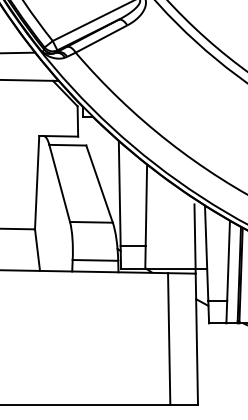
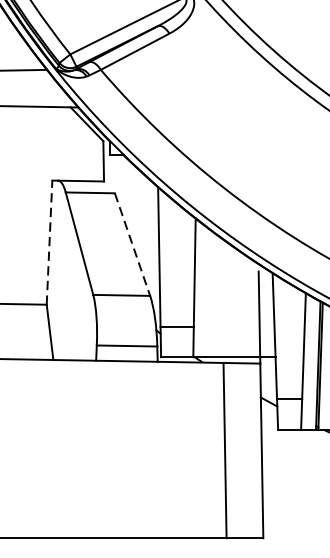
line: (37, 182) -> (50, 242), solid -> dashed
line: (99, 184) -> (132, 245), solid -> dashed

